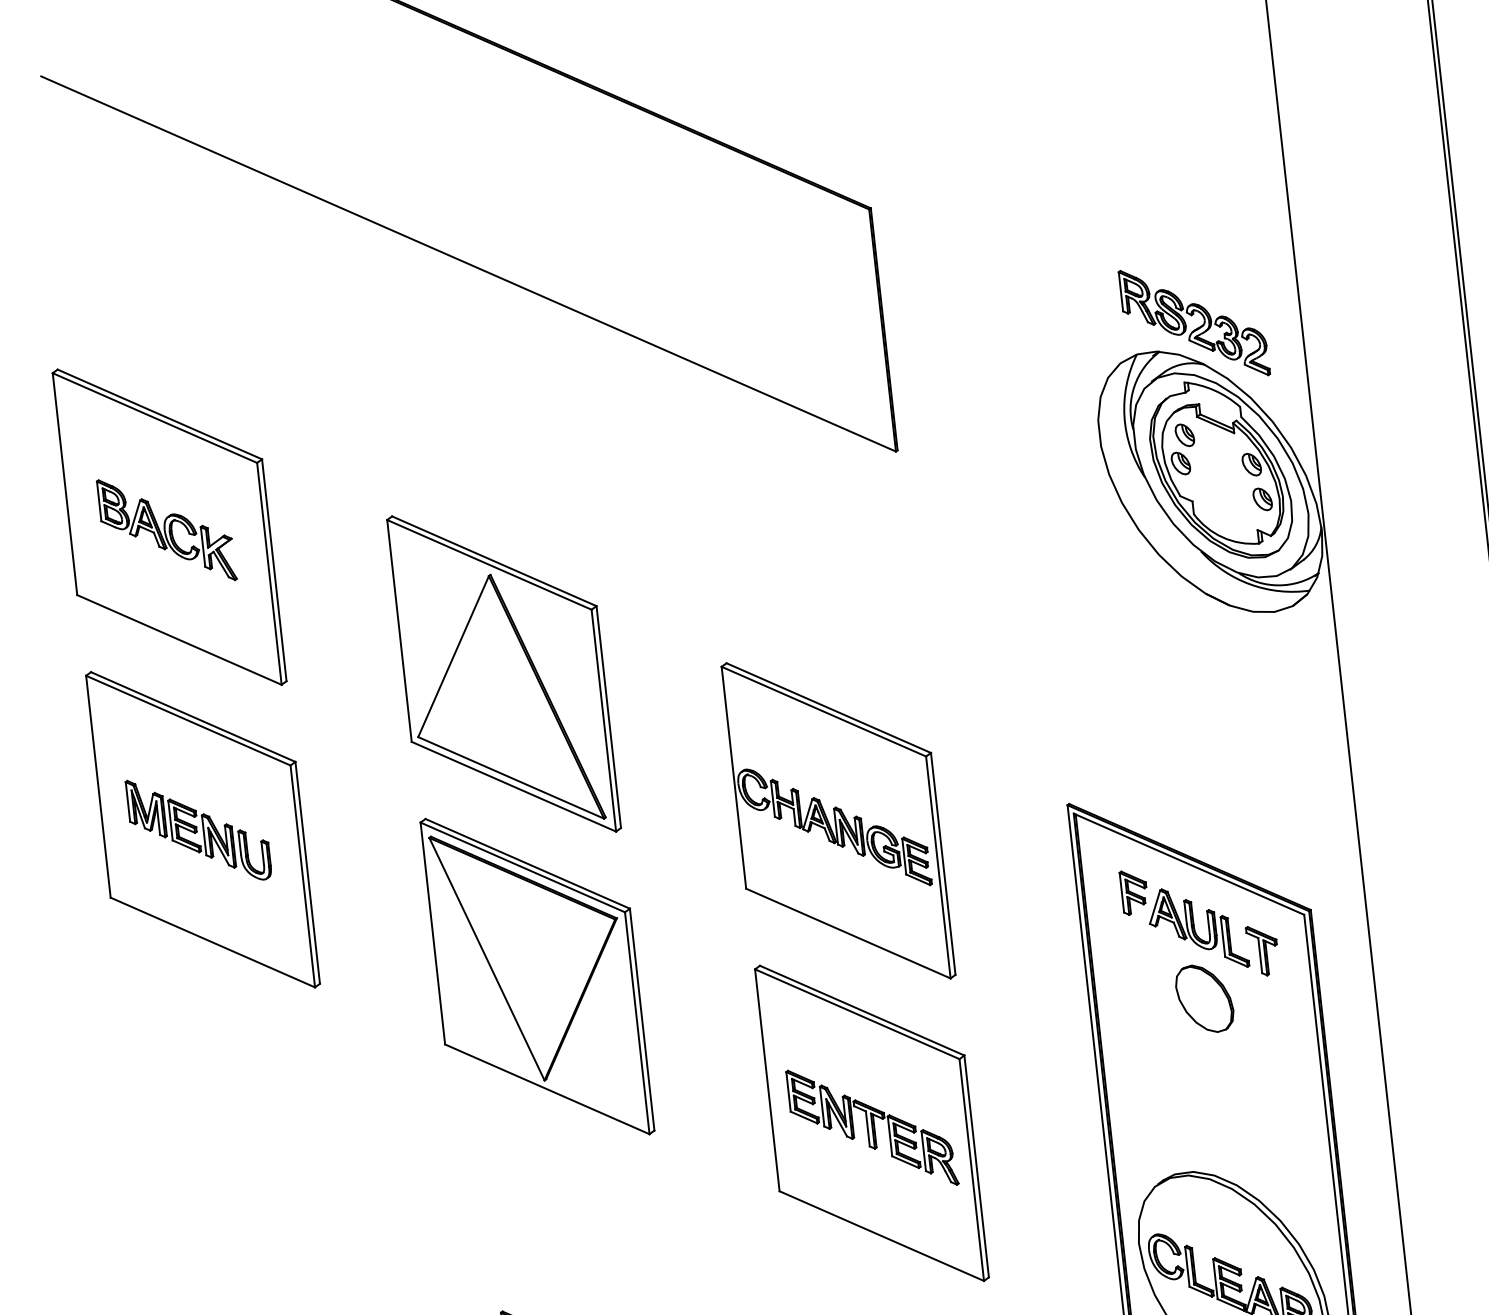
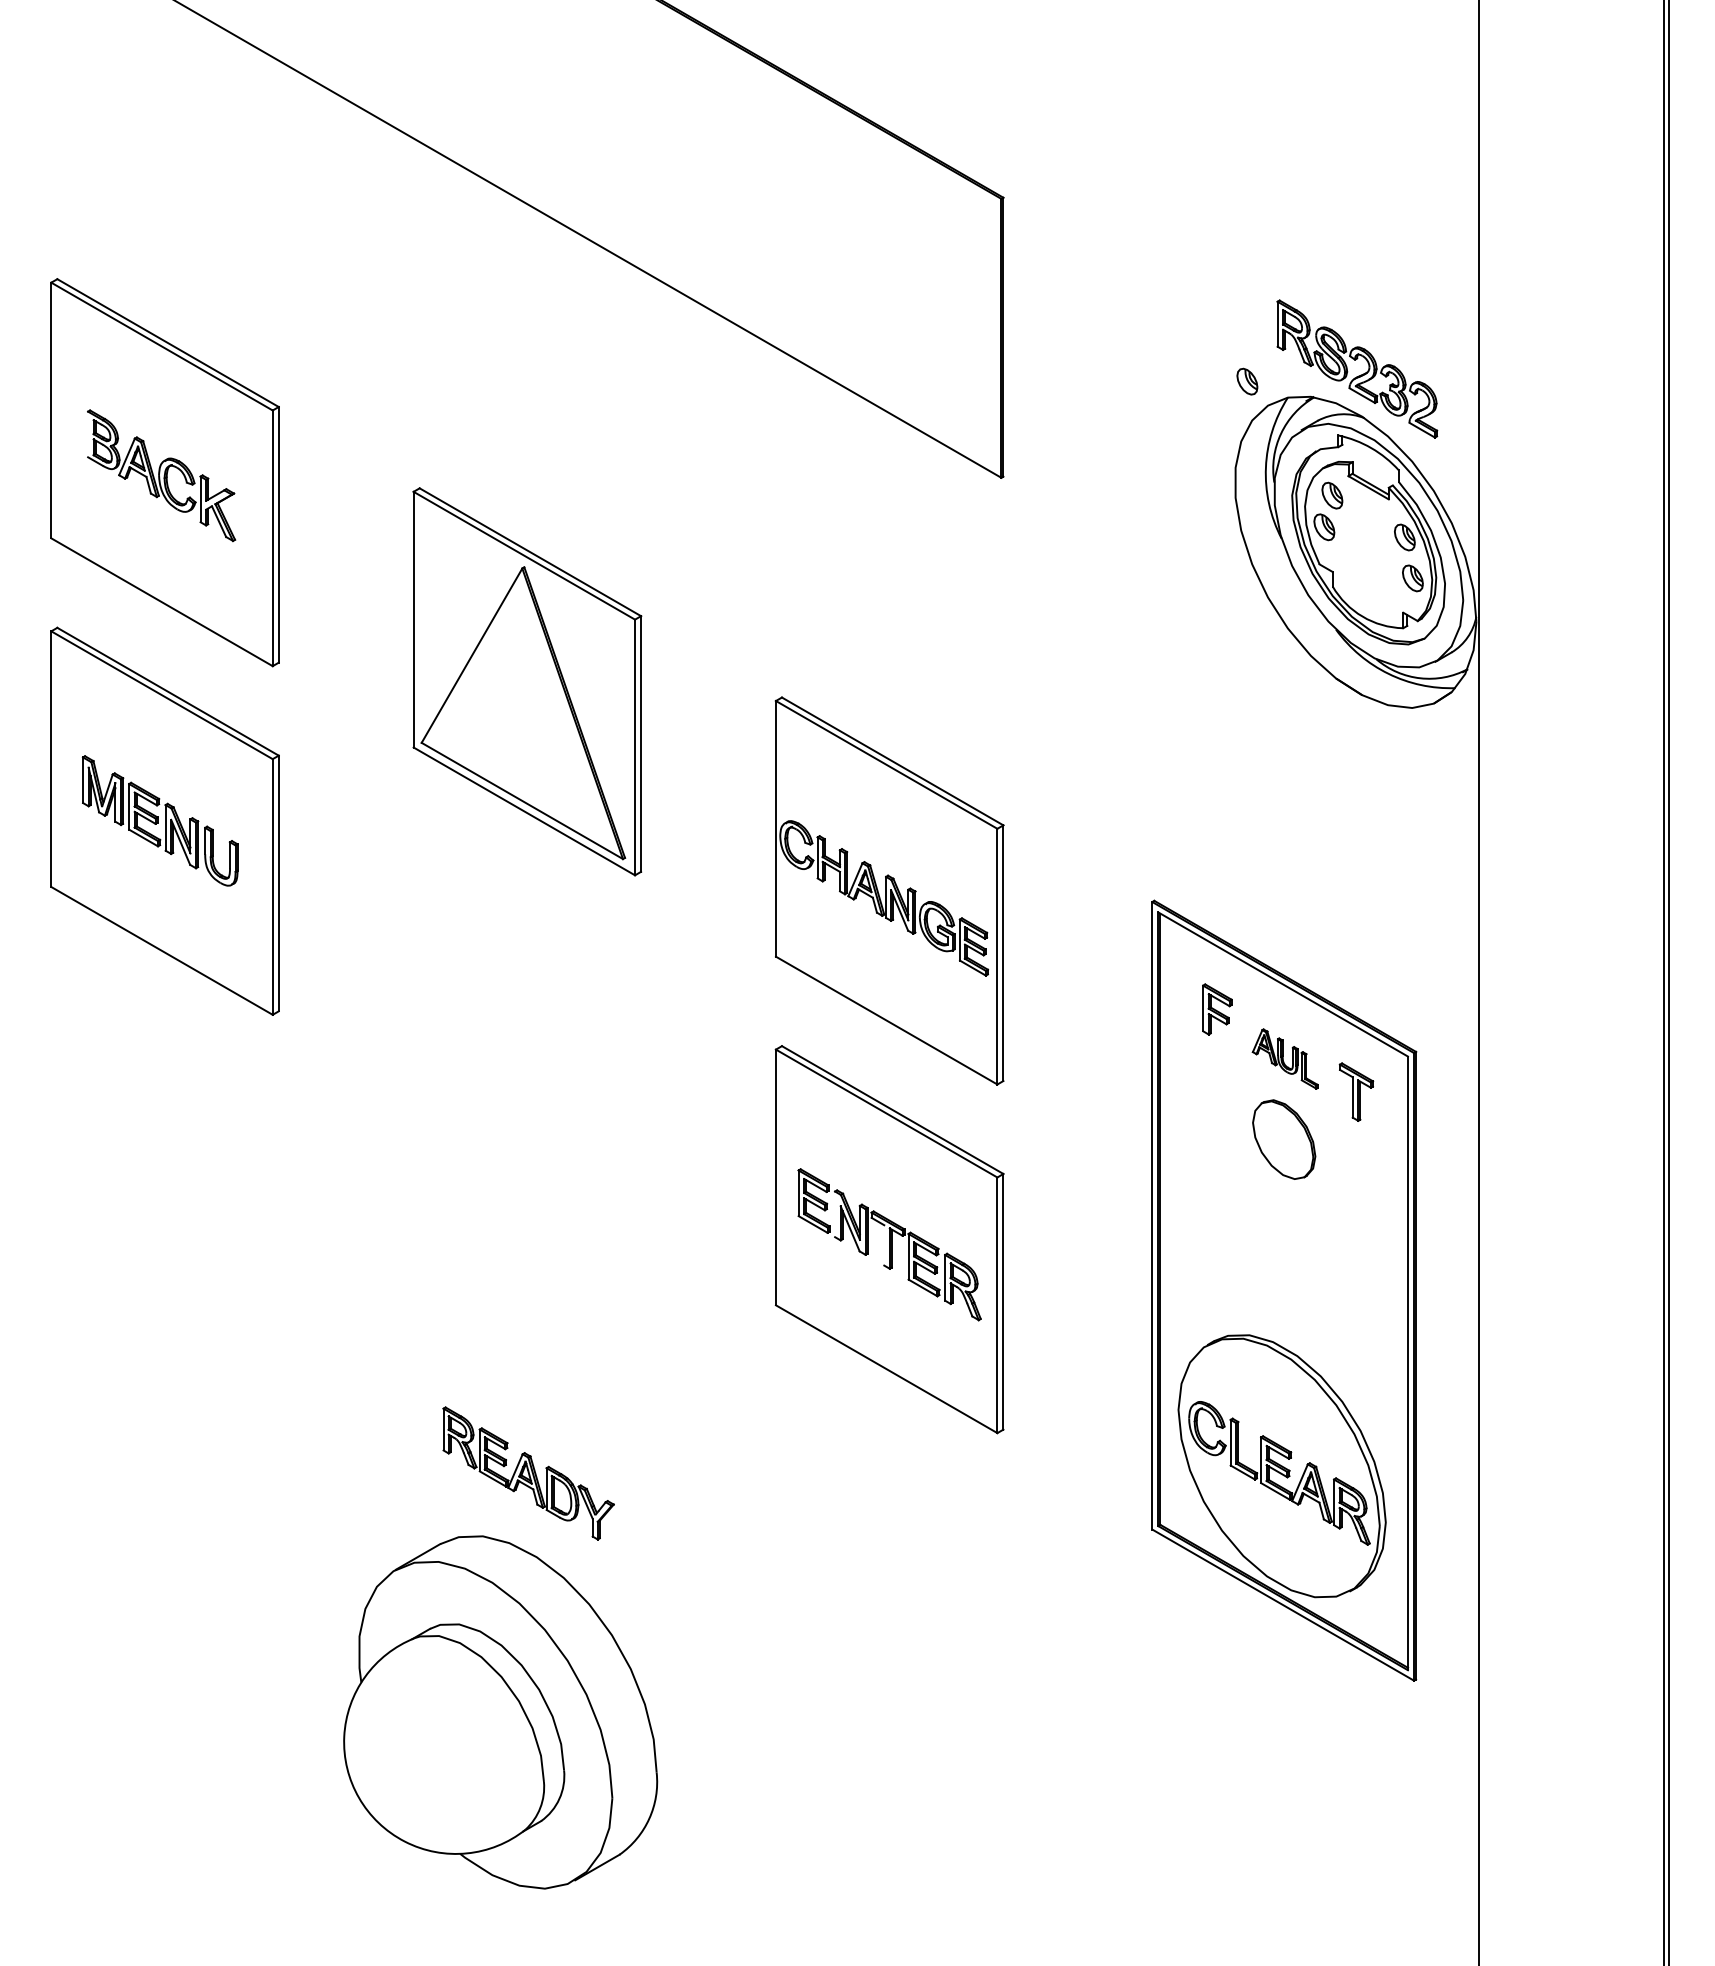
part: (1100, 344) -> (1247, 381), added
line: (99, 501) -> (88, 434), removed
part: (1198, 928) -> (1285, 1058), size x0.6
part: (537, 976) -> (527, 1030), removed
line: (822, 1106) -> (835, 1214), removed
line: (868, 1128) -> (884, 1245), removed

